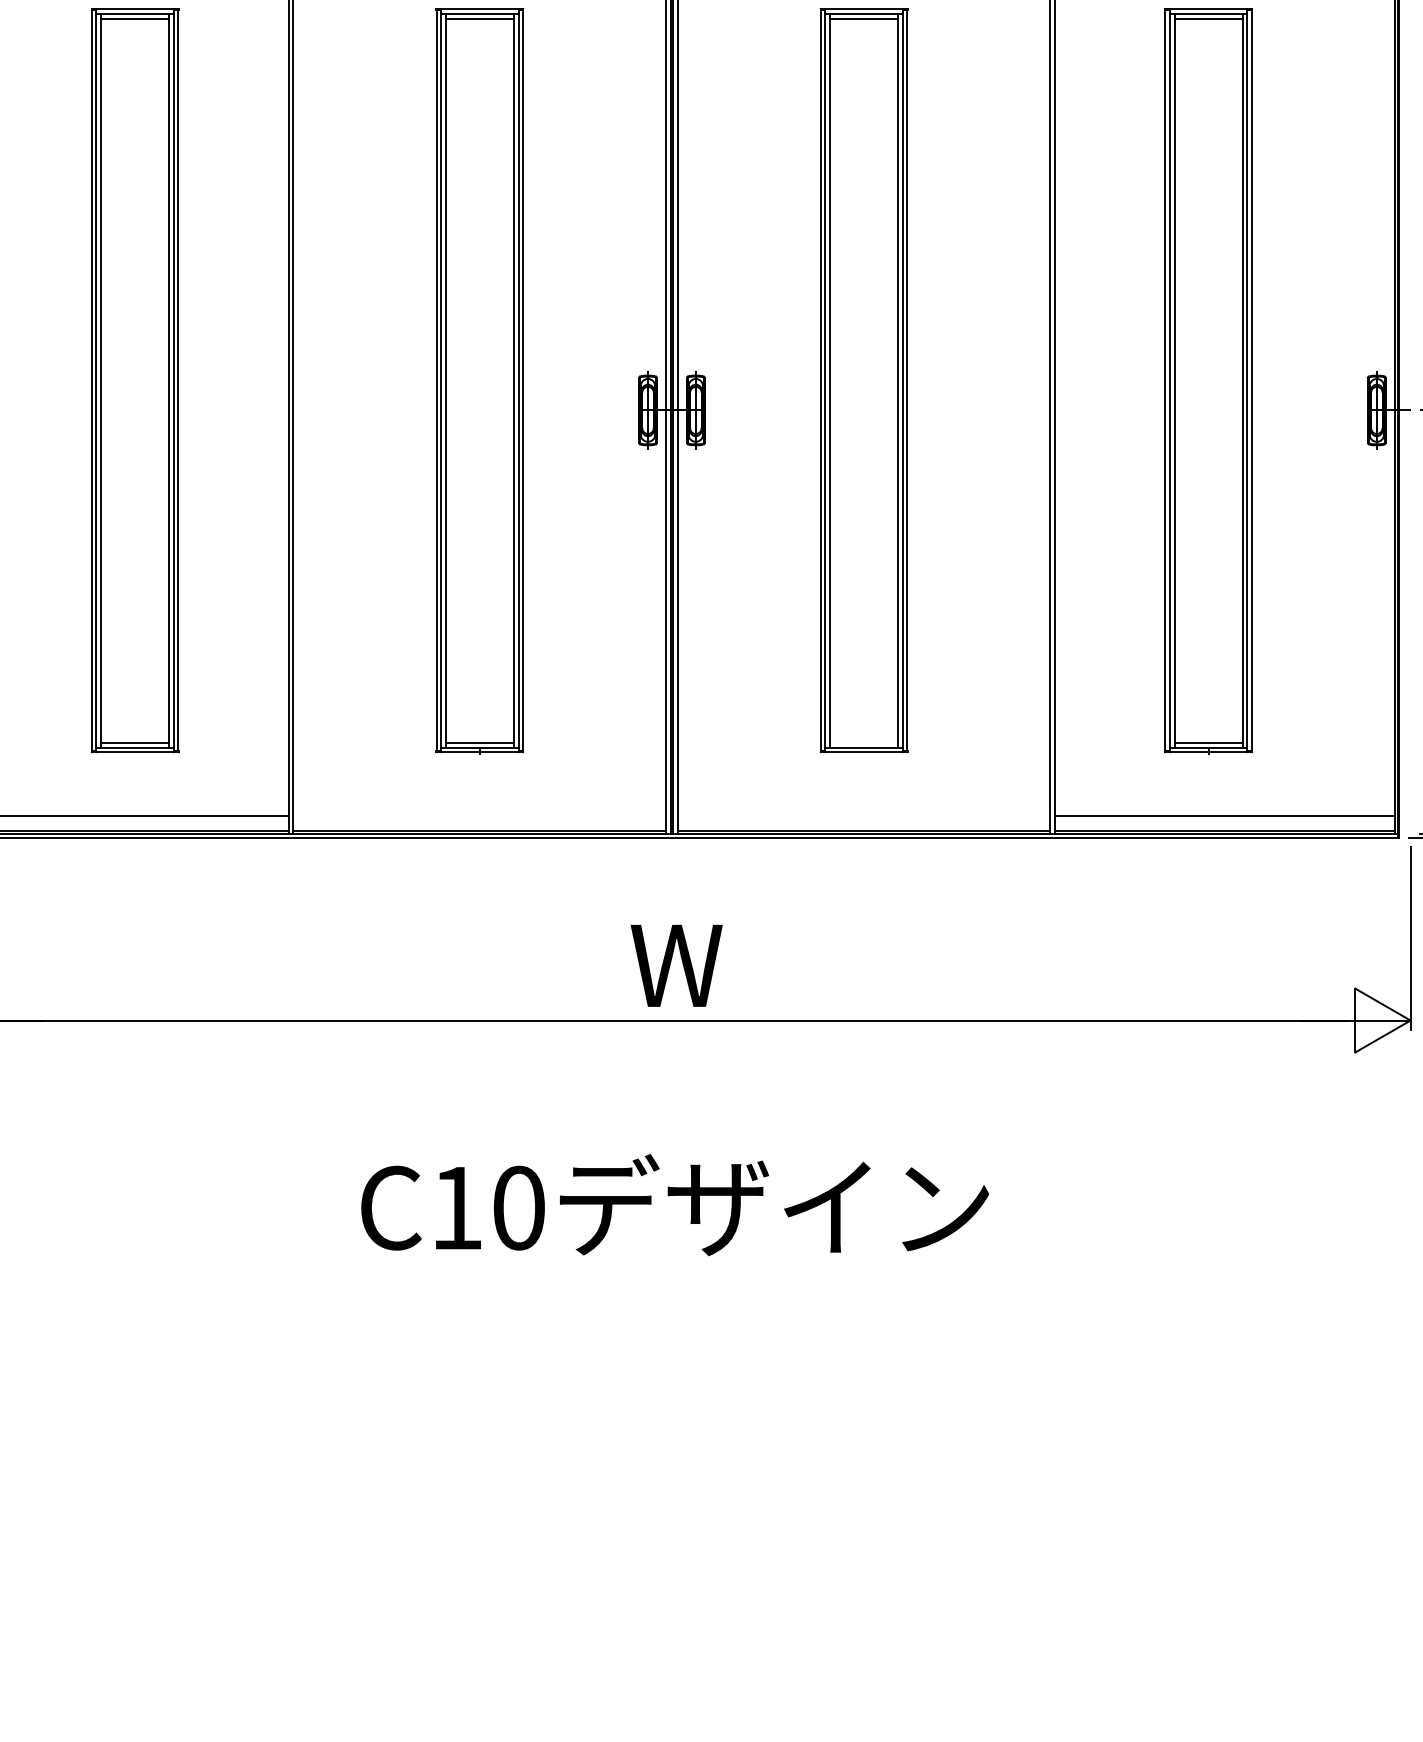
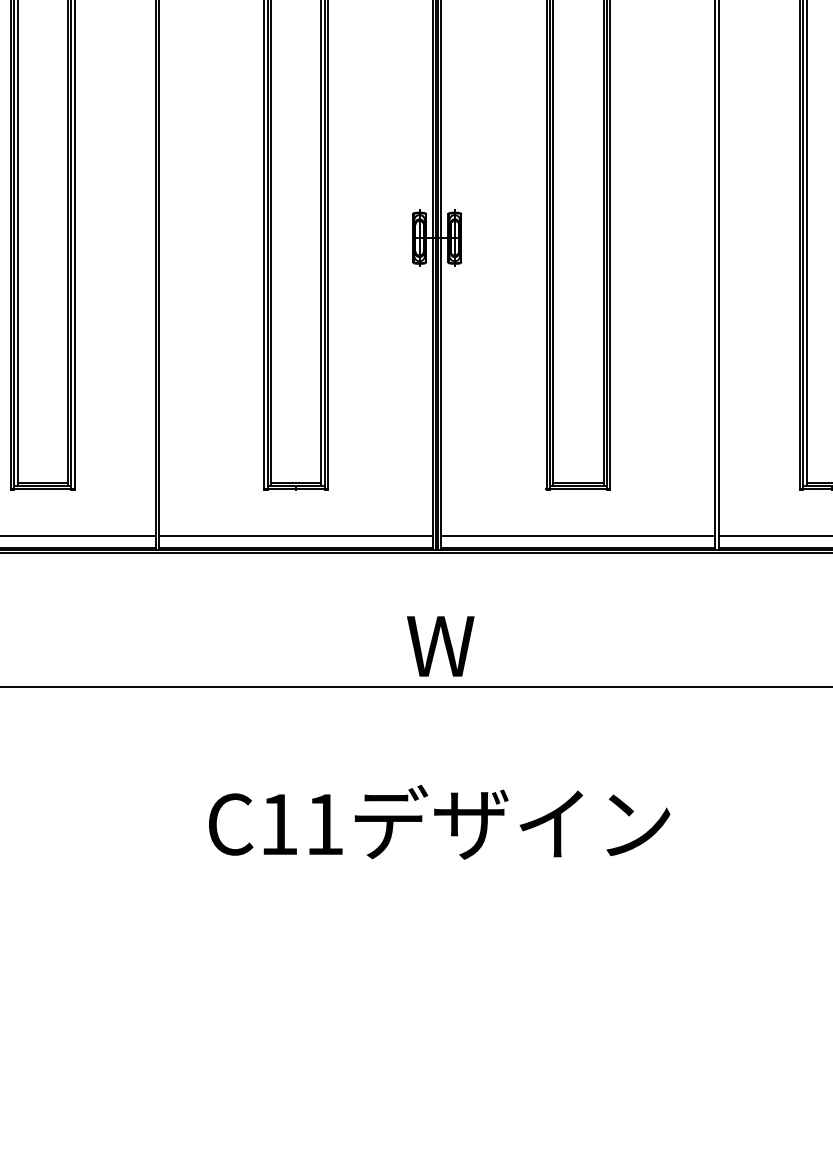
line: (863, 743) -> (578, 483), added
line: (479, 816) -> (295, 536), added
line: (863, 816) -> (578, 536), added
text: (519, 1207) -> (325, 824), C10 -> C11

